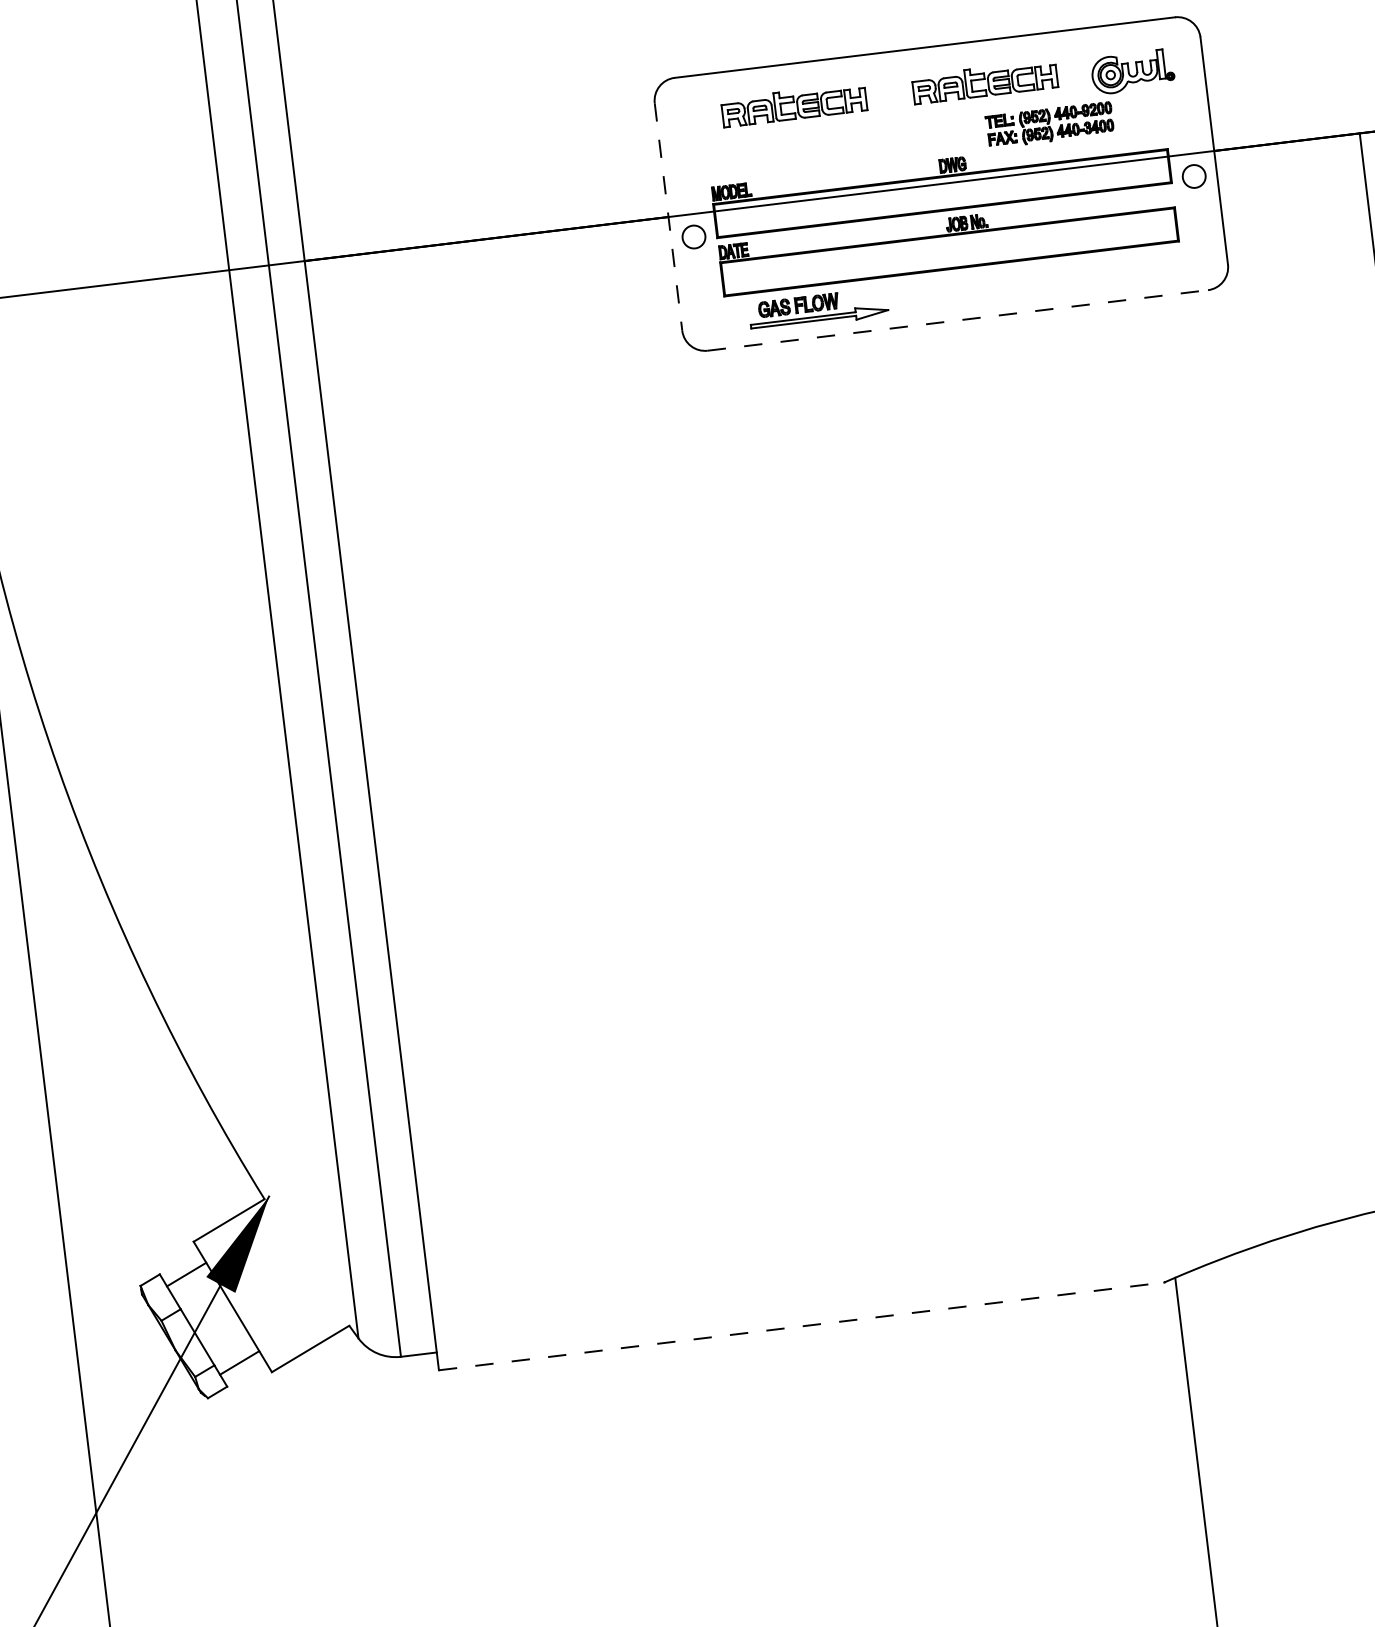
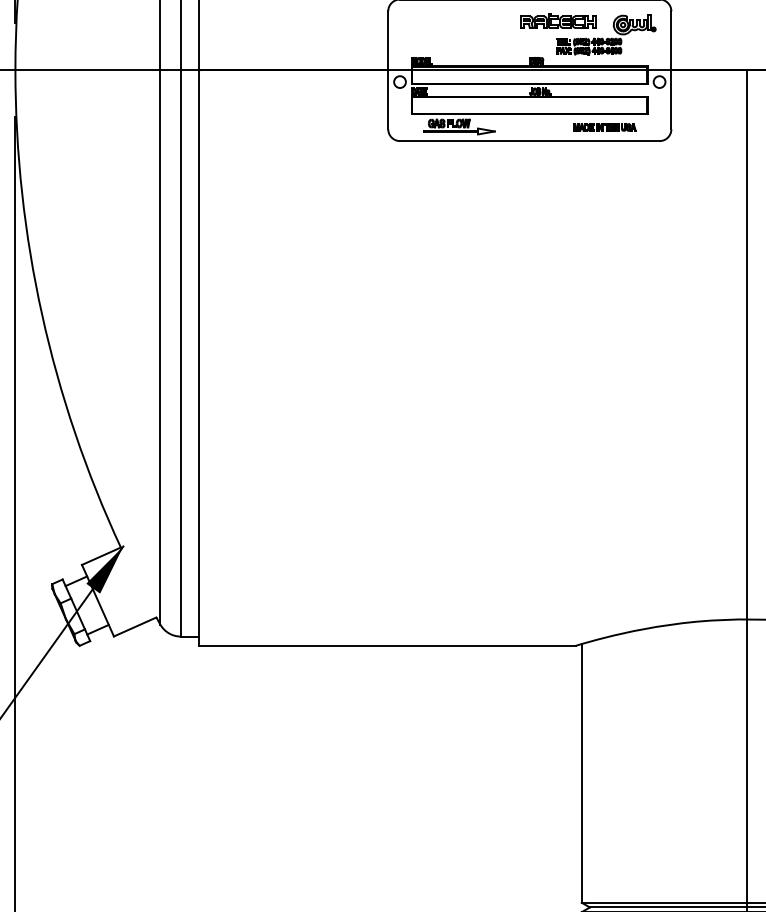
part: (794, 104) -> (459, 20), removed
line: (669, 217) -> (388, 70), dashed -> solid
part: (1098, 276) -> (604, 127), added
line: (957, 321) -> (529, 141), dashed -> solid
line: (803, 1325) -> (388, 645), dashed -> solid

